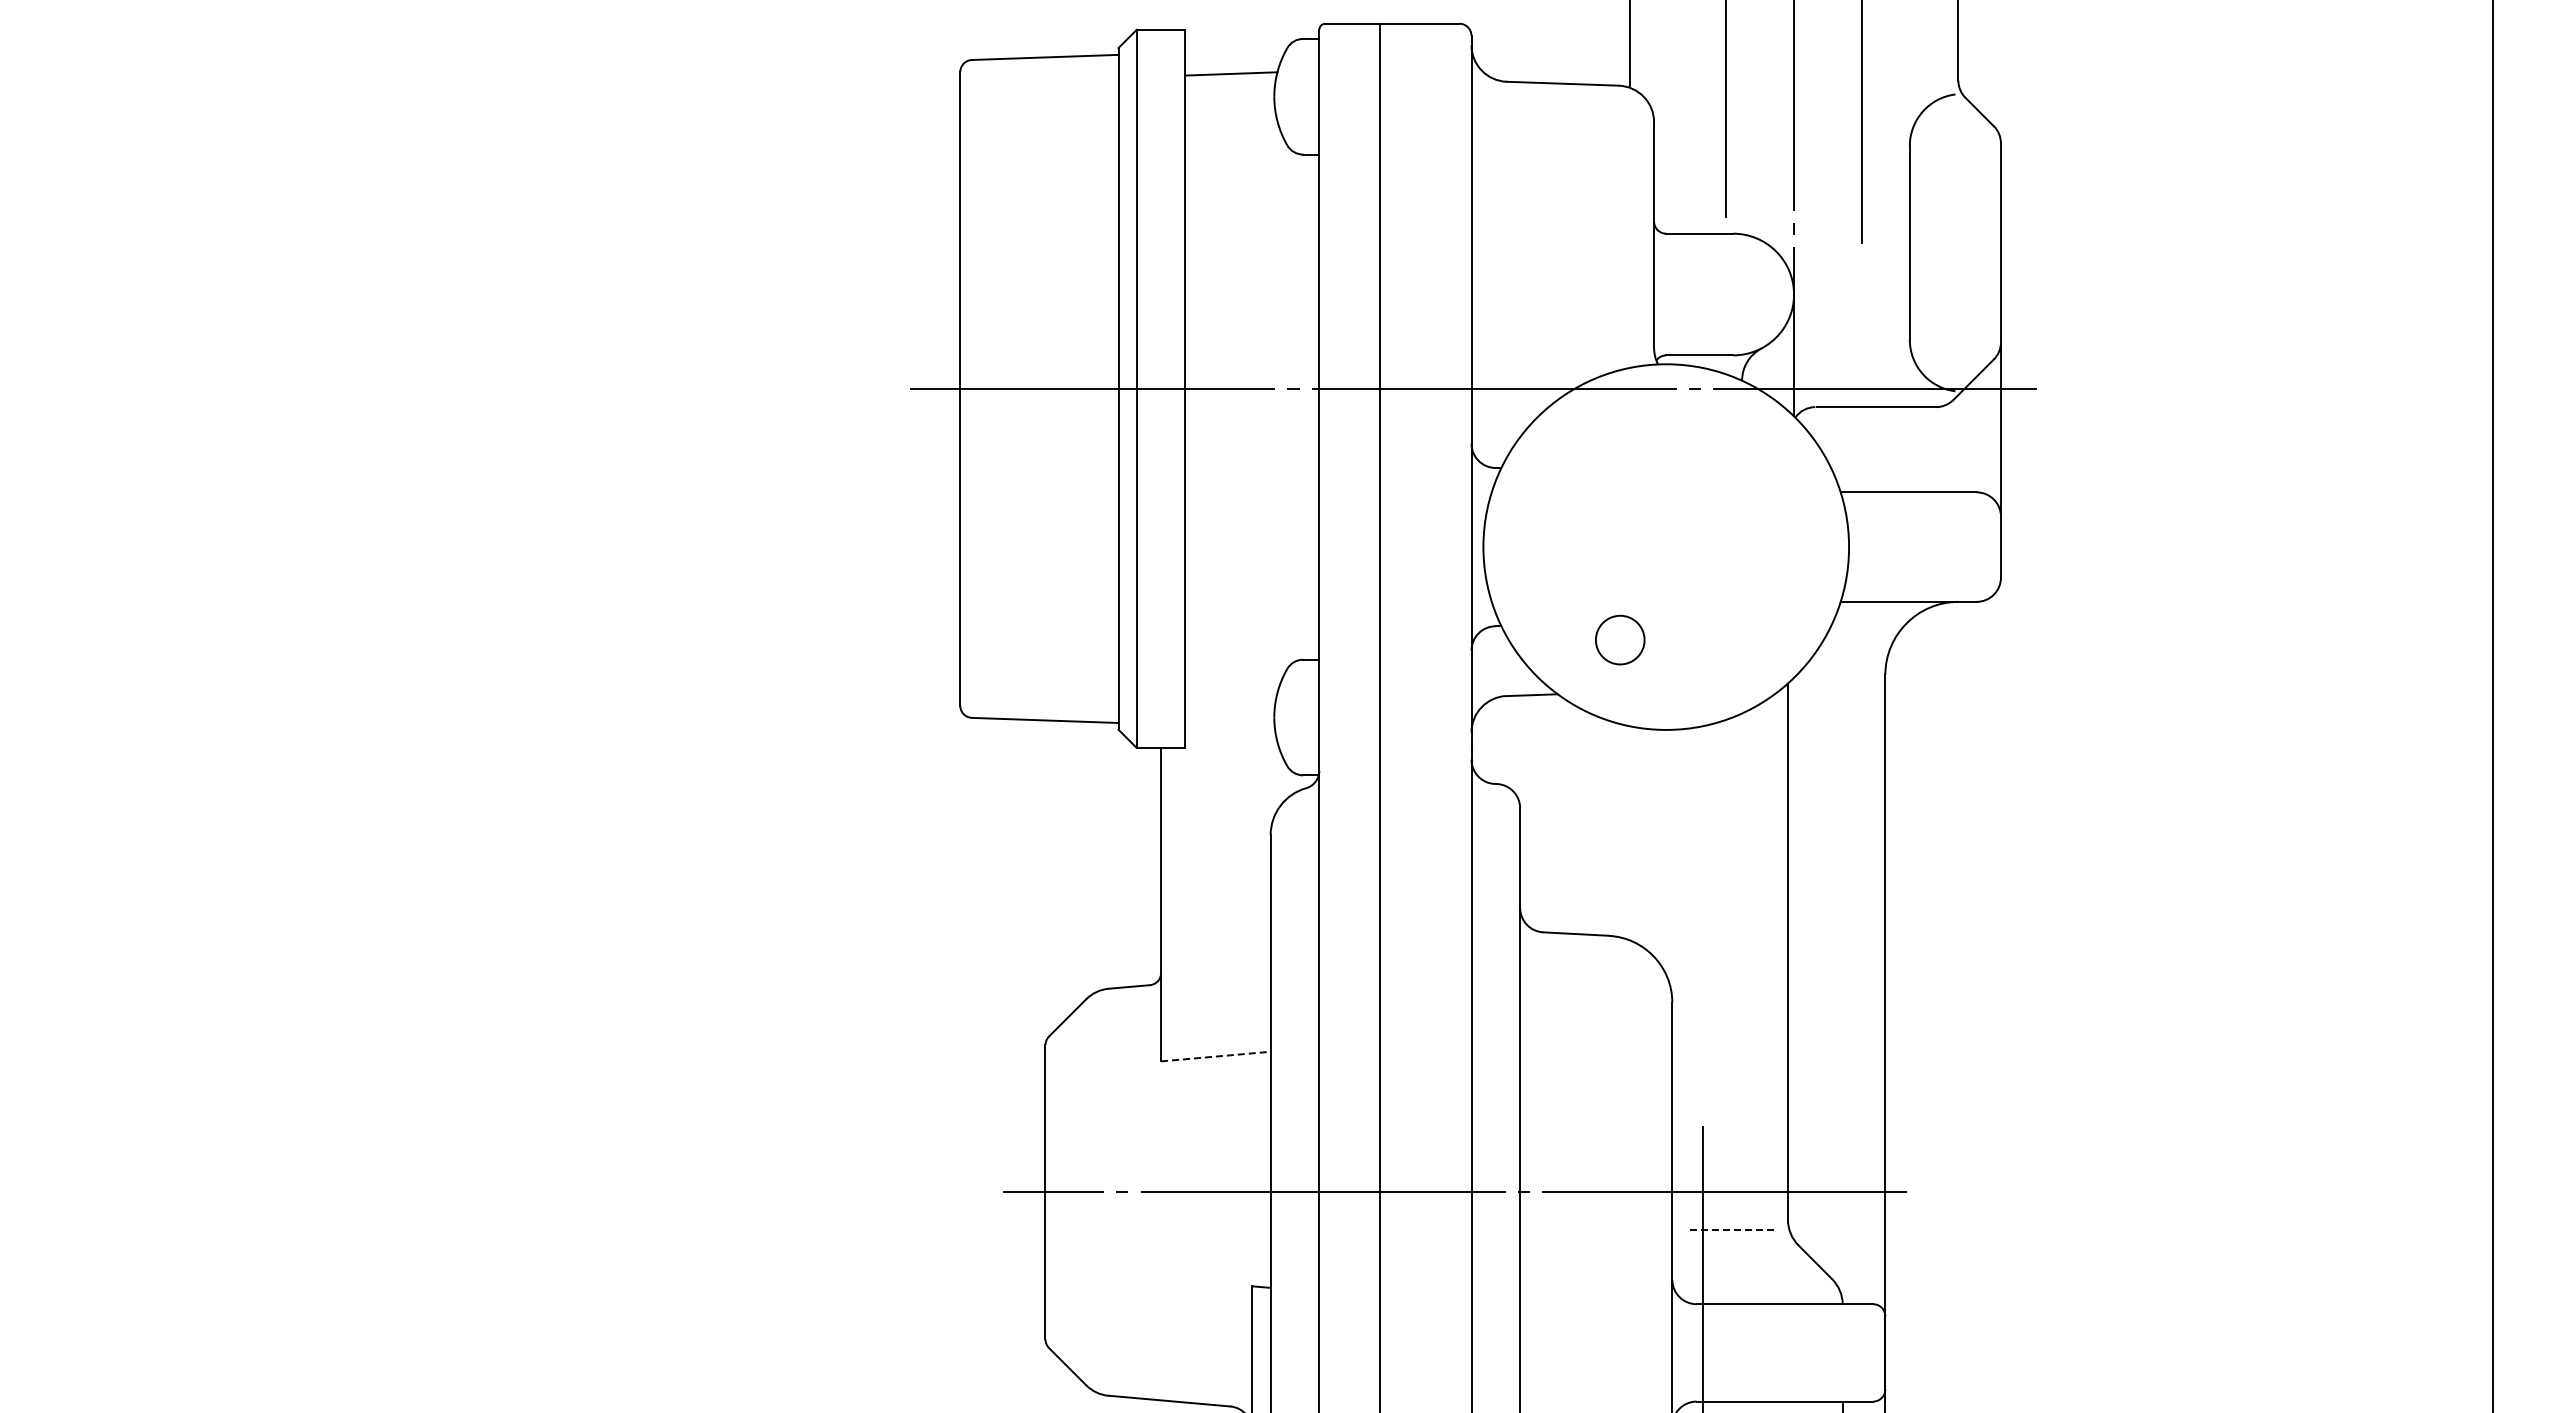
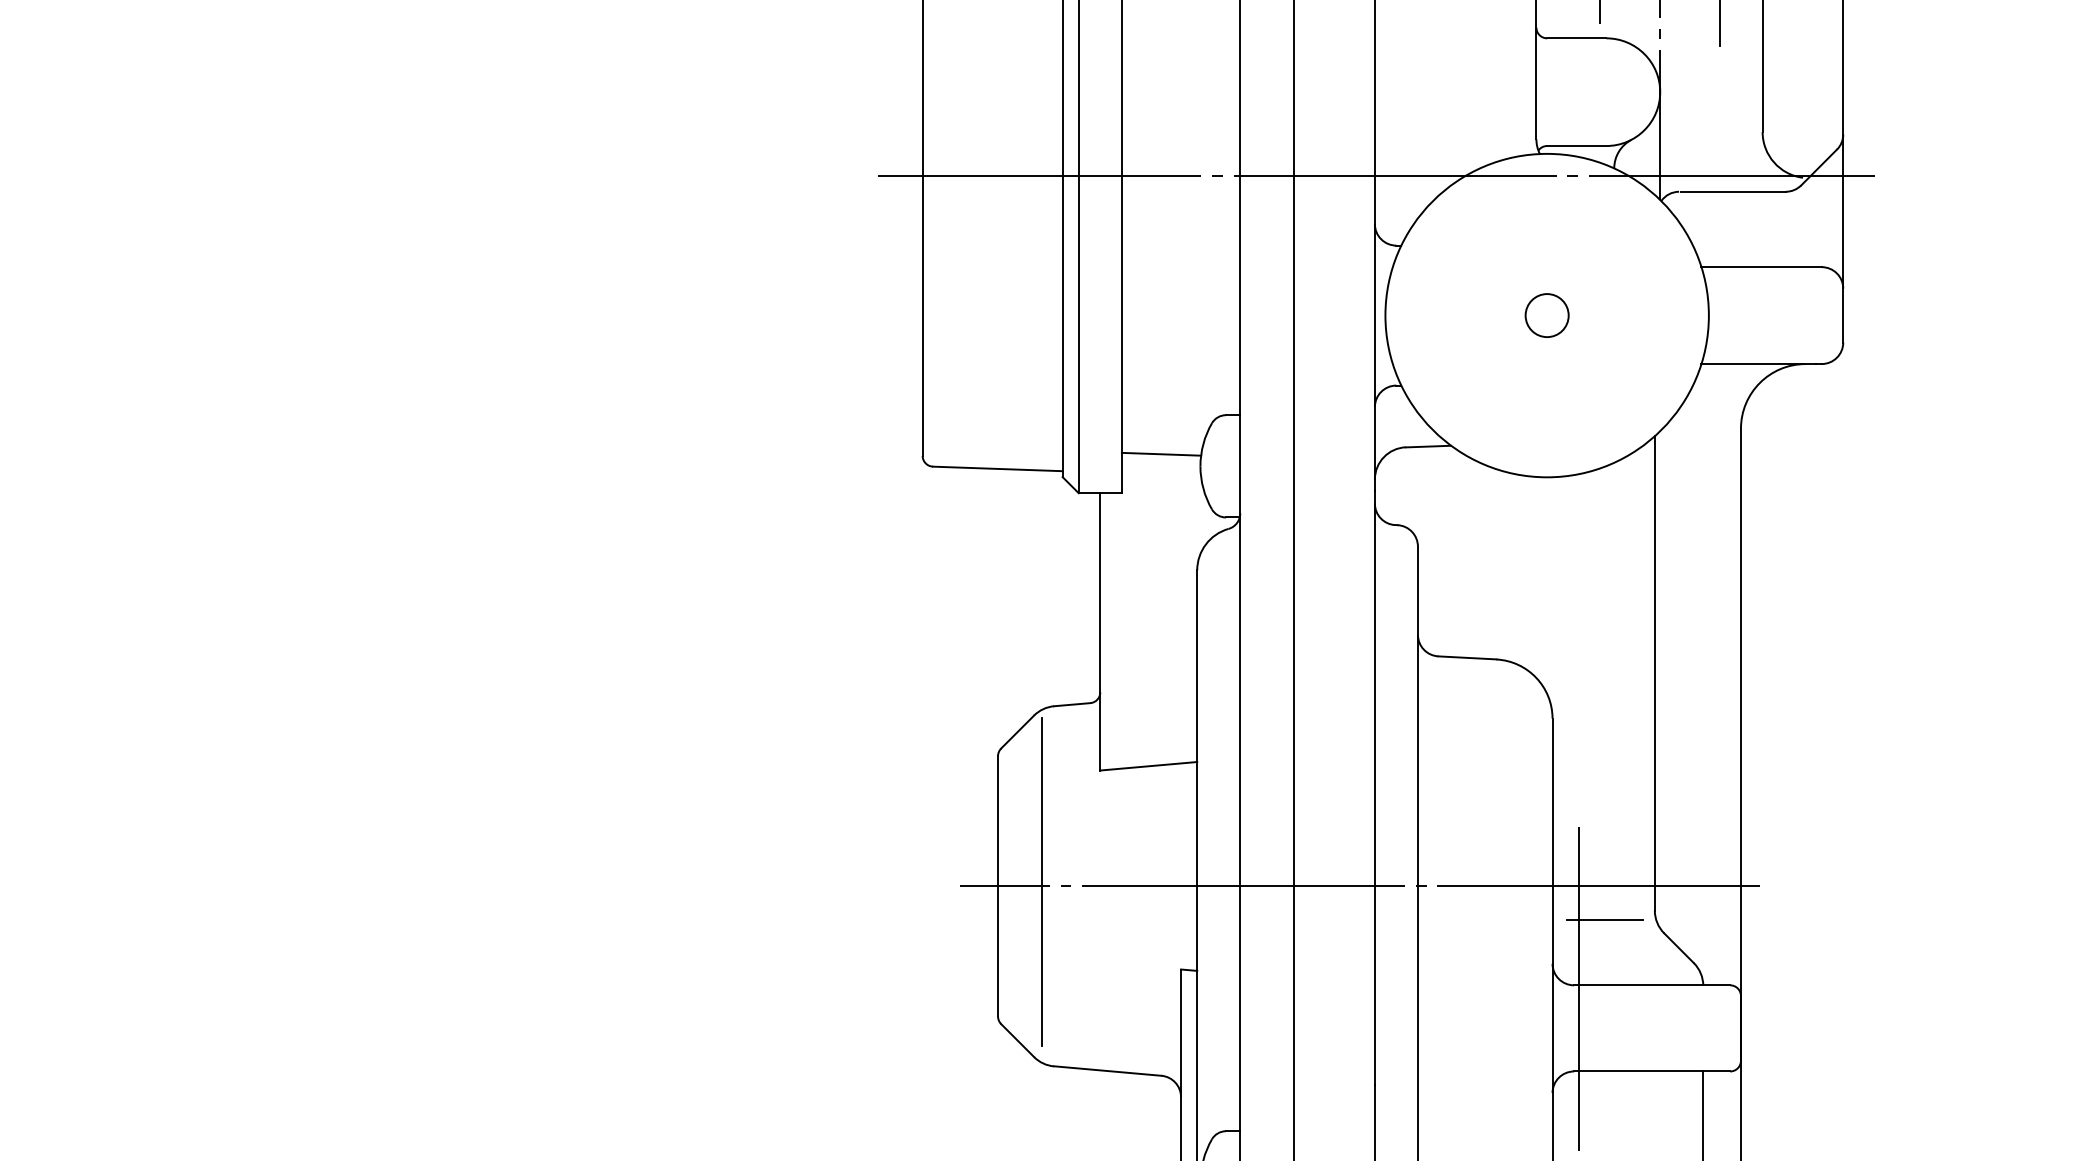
circle: (1620, 639) -> (1547, 315), moved
line: (1230, 703) -> (1161, 453), added
line: (1215, 1056) -> (1148, 766), dashed -> solid
line: (1095, 1186) -> (1042, 881), added
line: (1731, 1230) -> (1604, 920), dashed -> solid

